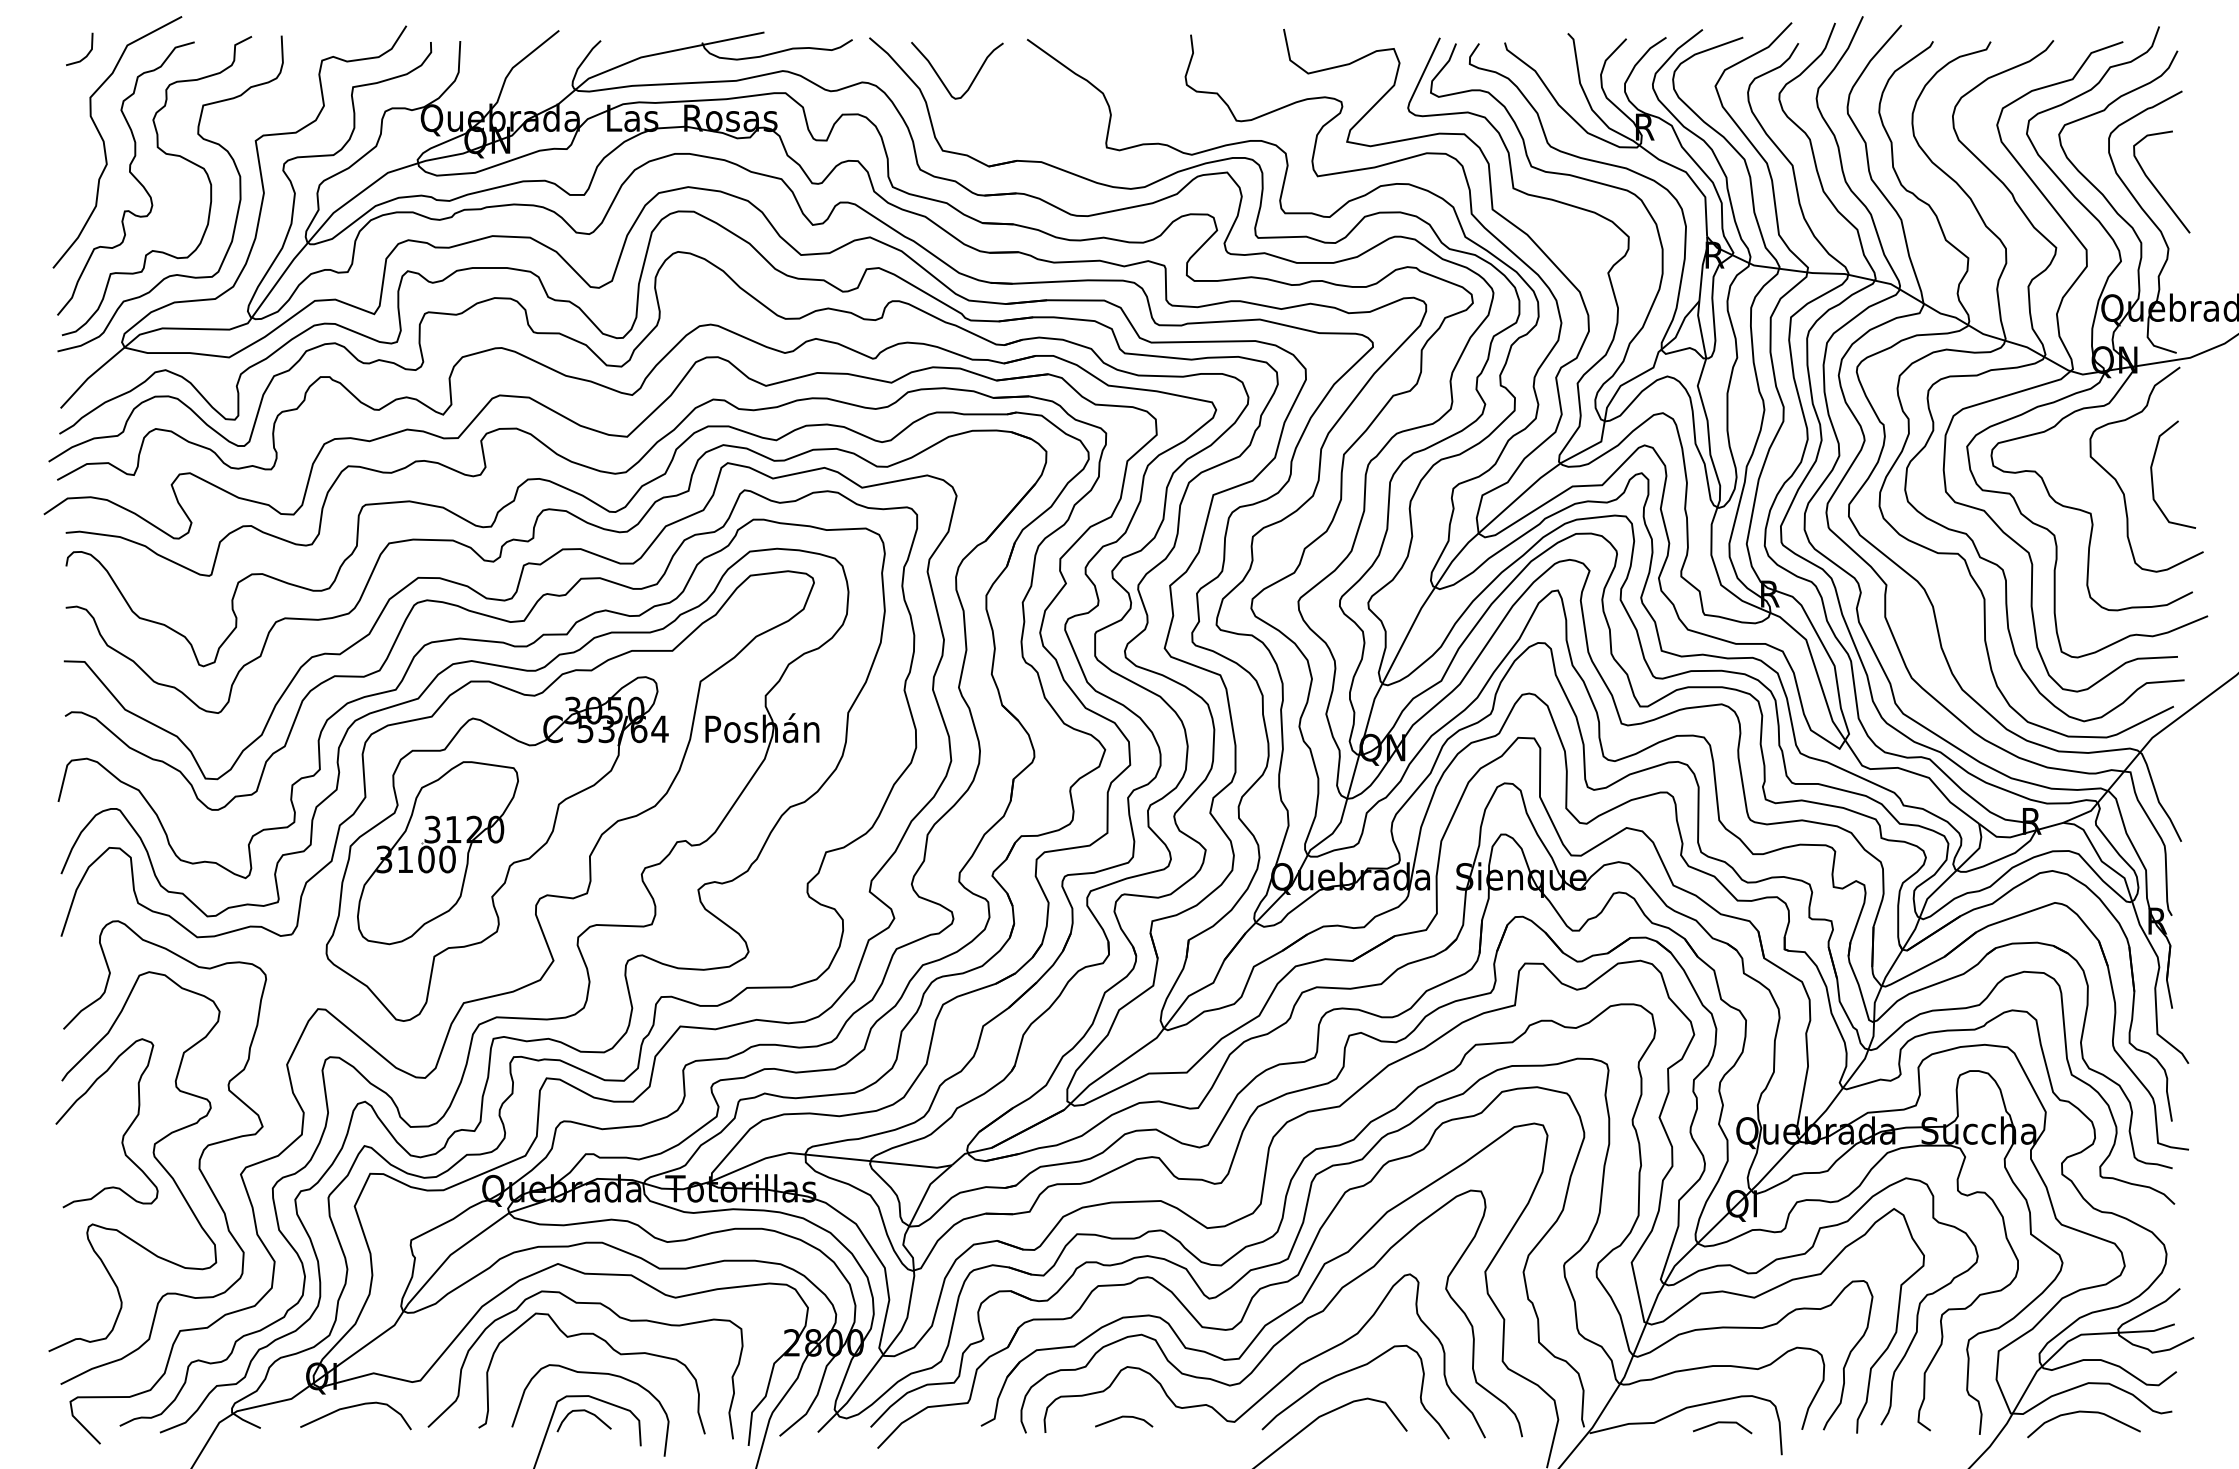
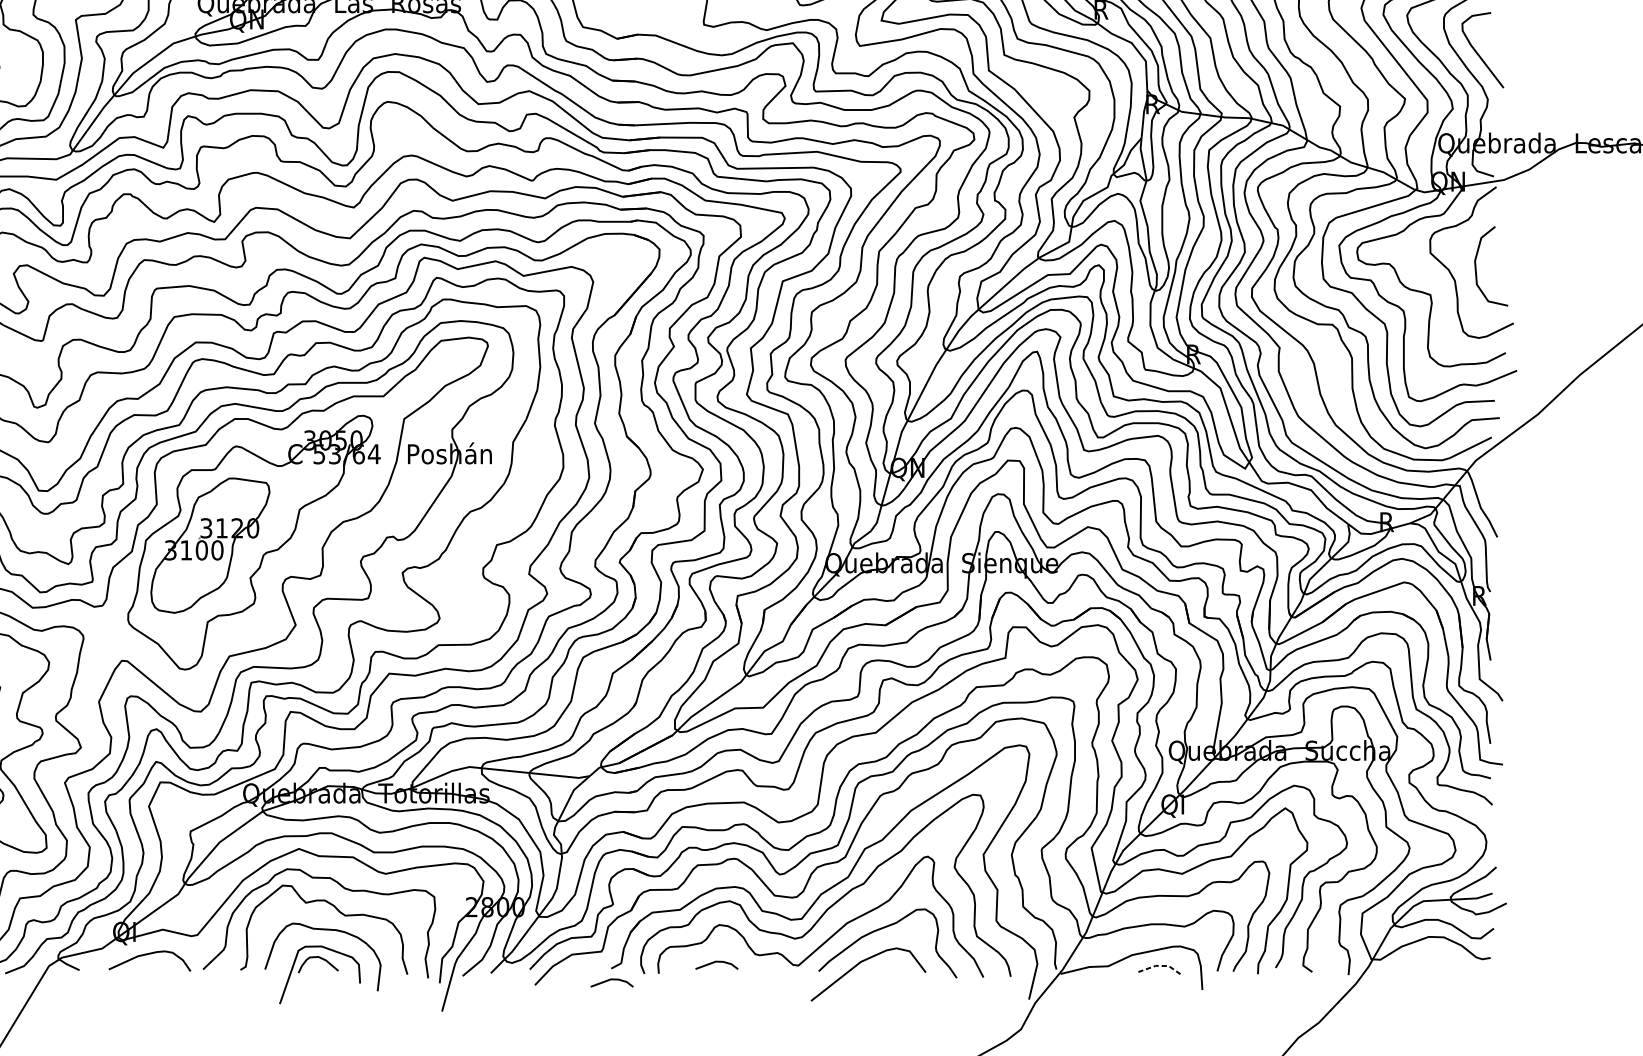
curve: (2083, 1412) -> (1425, 958), removed
line: (1723, 1422) -> (1159, 965), solid -> dashed
line: (982, 1441) -> (612, 980), added

